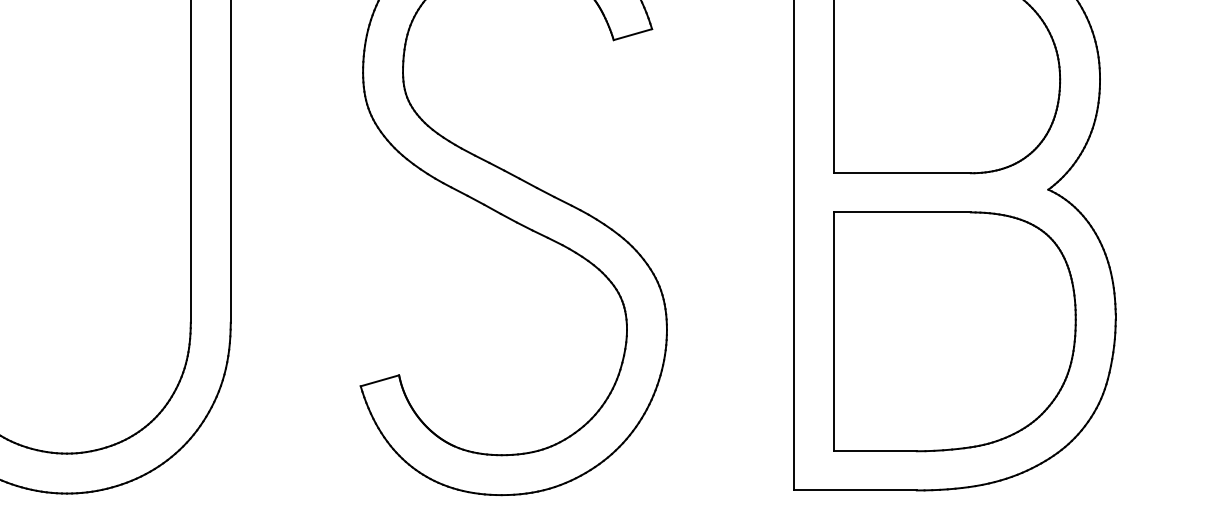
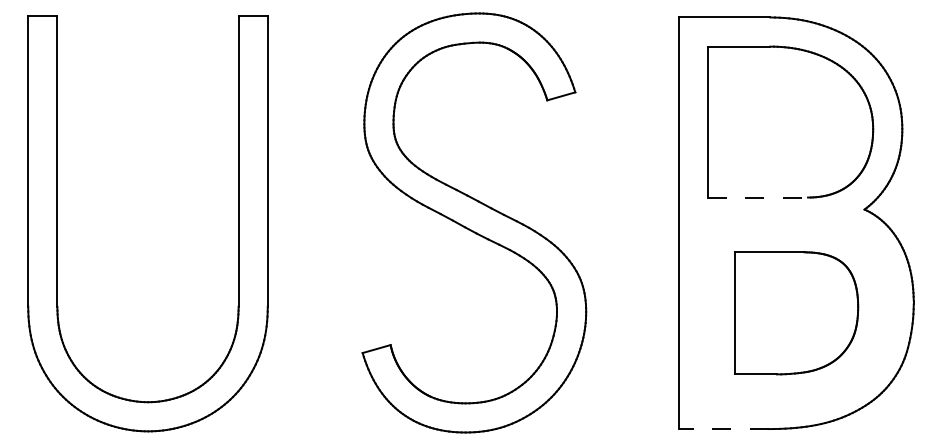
line: (903, 173) -> (758, 197), solid -> dashed
part: (955, 332) -> (796, 313), size x0.7
line: (855, 491) -> (723, 429), solid -> dashed

